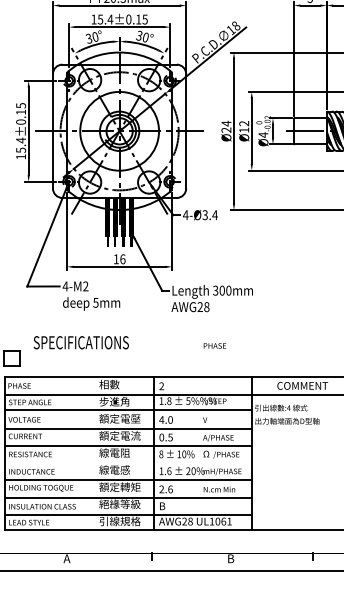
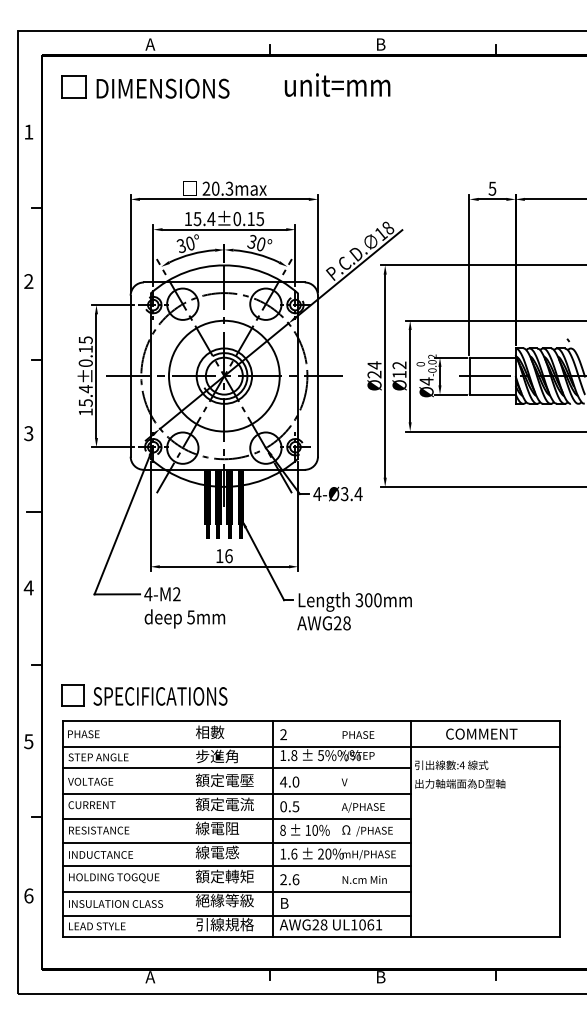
text: (81, 342) -> (160, 696), moved
text: (215, 345) -> (358, 734), moved
line: (128, 462) -> (236, 842), added

